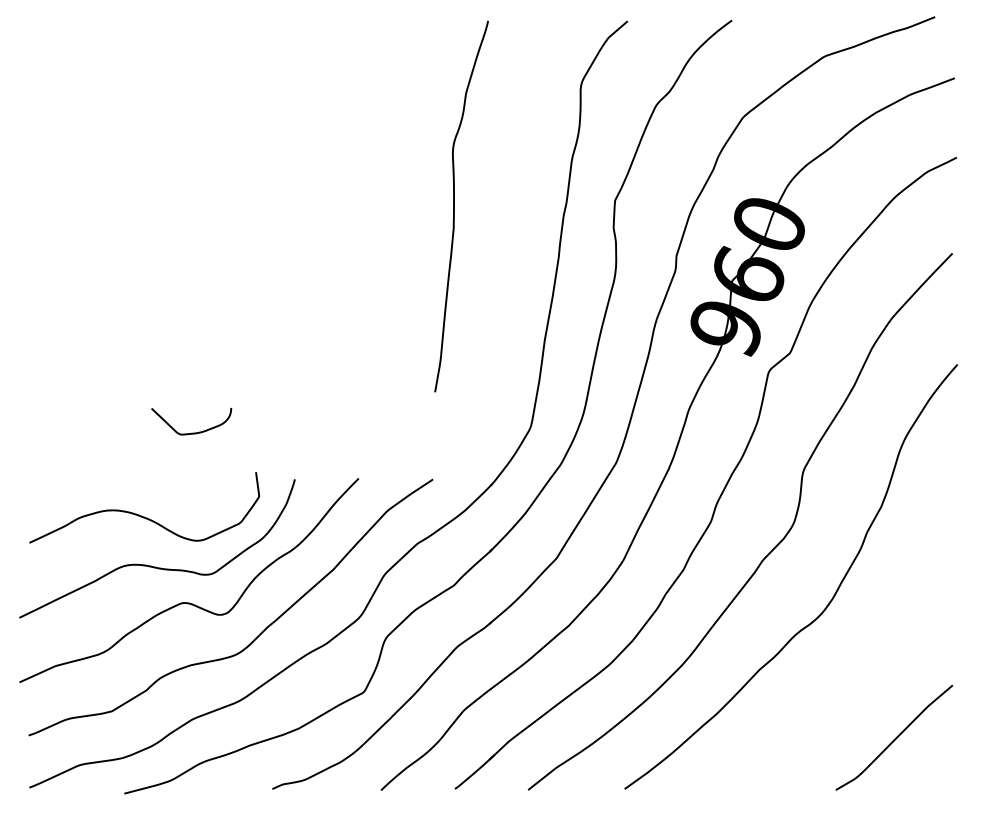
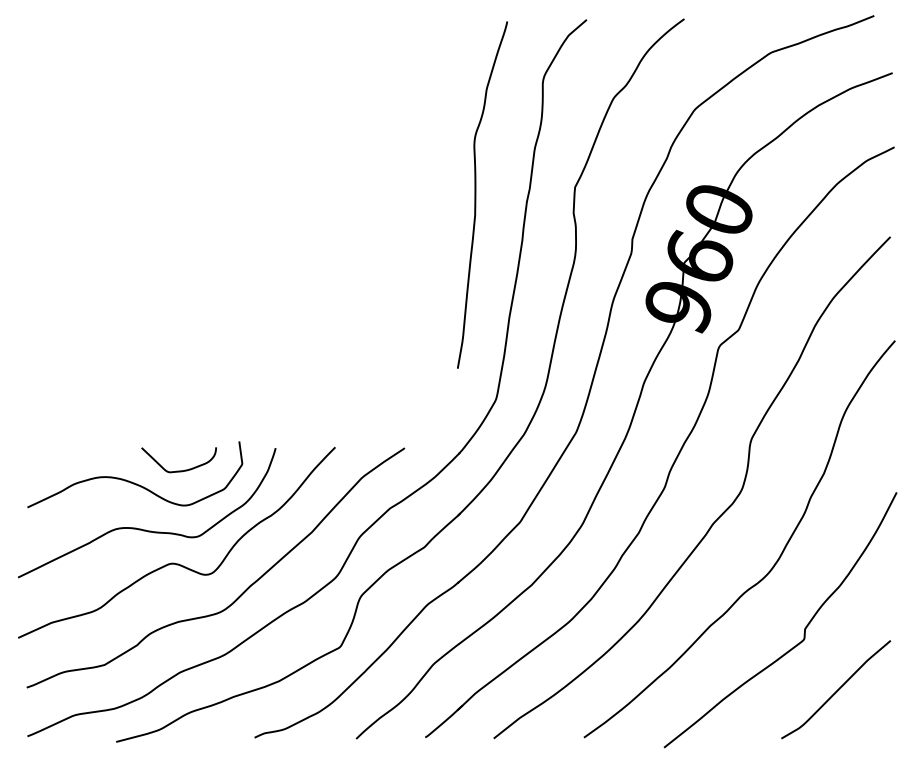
curve: (455, 205) -> (476, 194), moved
curve: (190, 432) -> (178, 470), moved
curve: (860, 672) -> (804, 628), added

